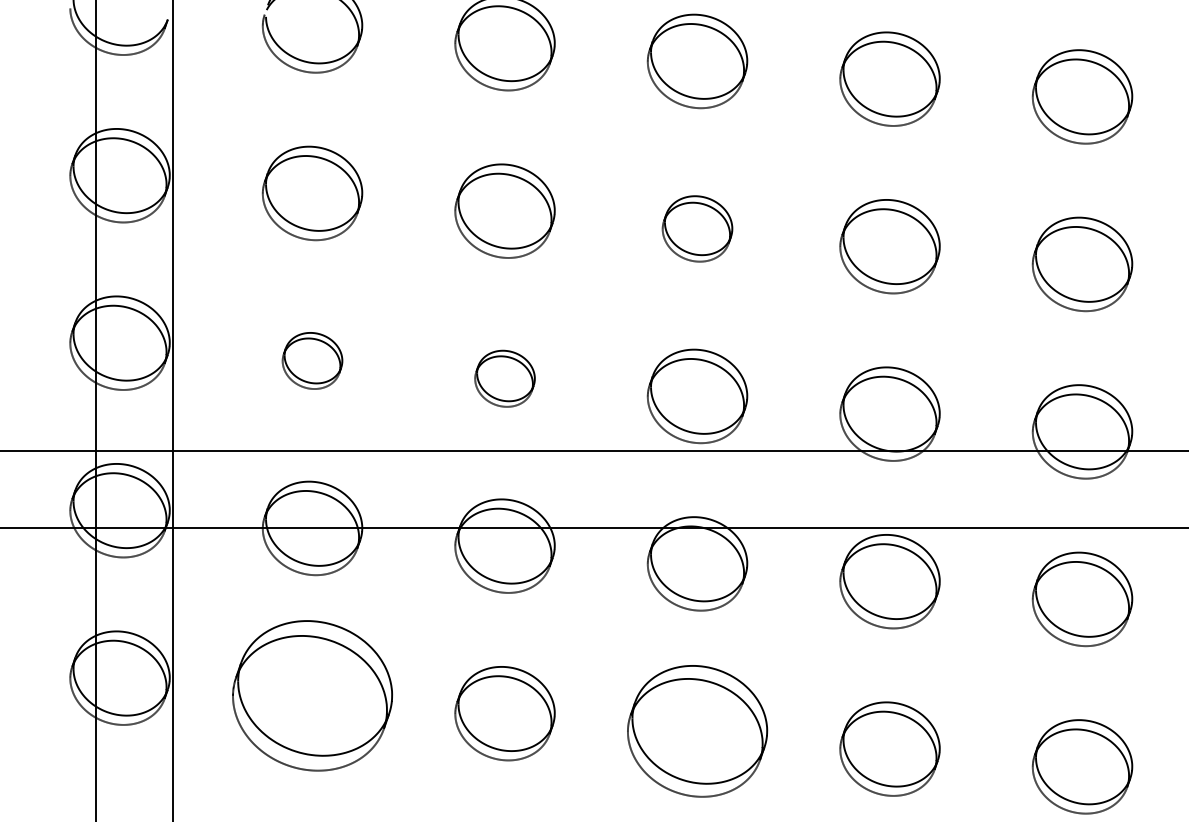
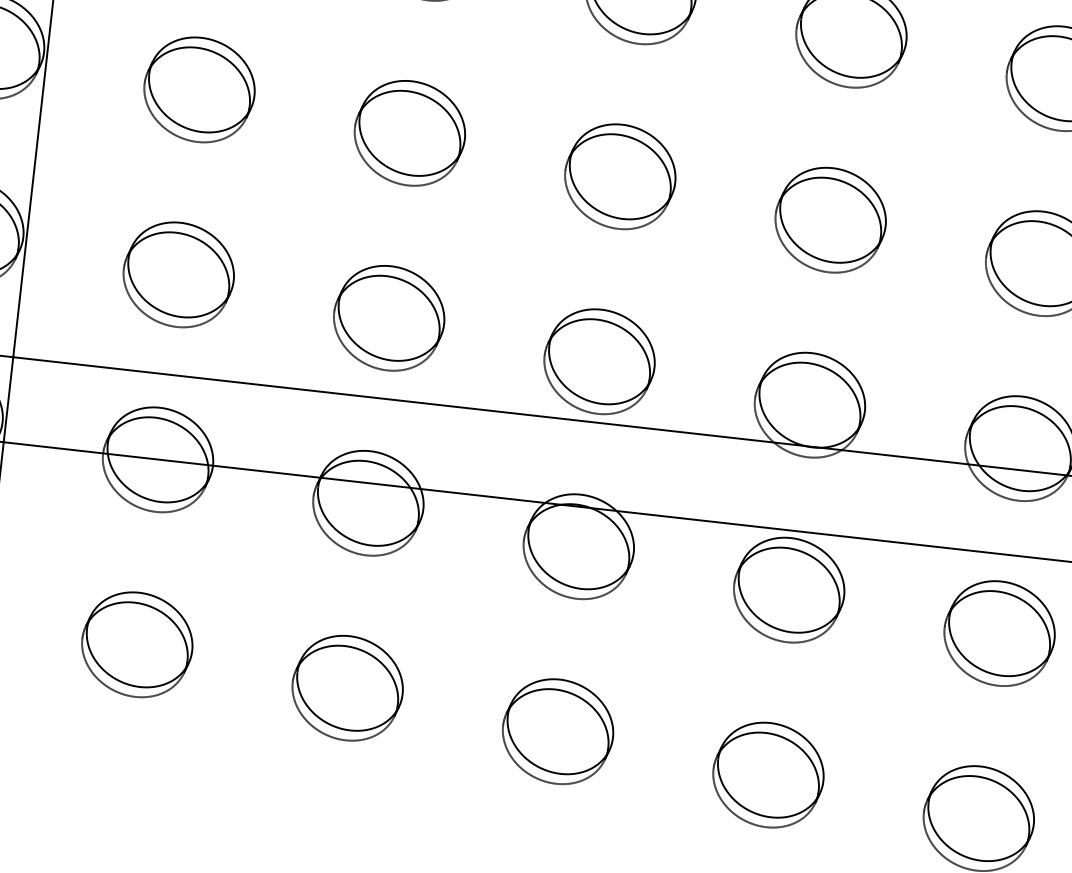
part: (697, 228) -> (620, 176), size x1.43
part: (312, 360) -> (178, 274), size x1.67
part: (504, 378) -> (388, 318), size x1.67
part: (312, 695) -> (137, 644), size x0.62
part: (697, 731) -> (558, 731), size x0.71

